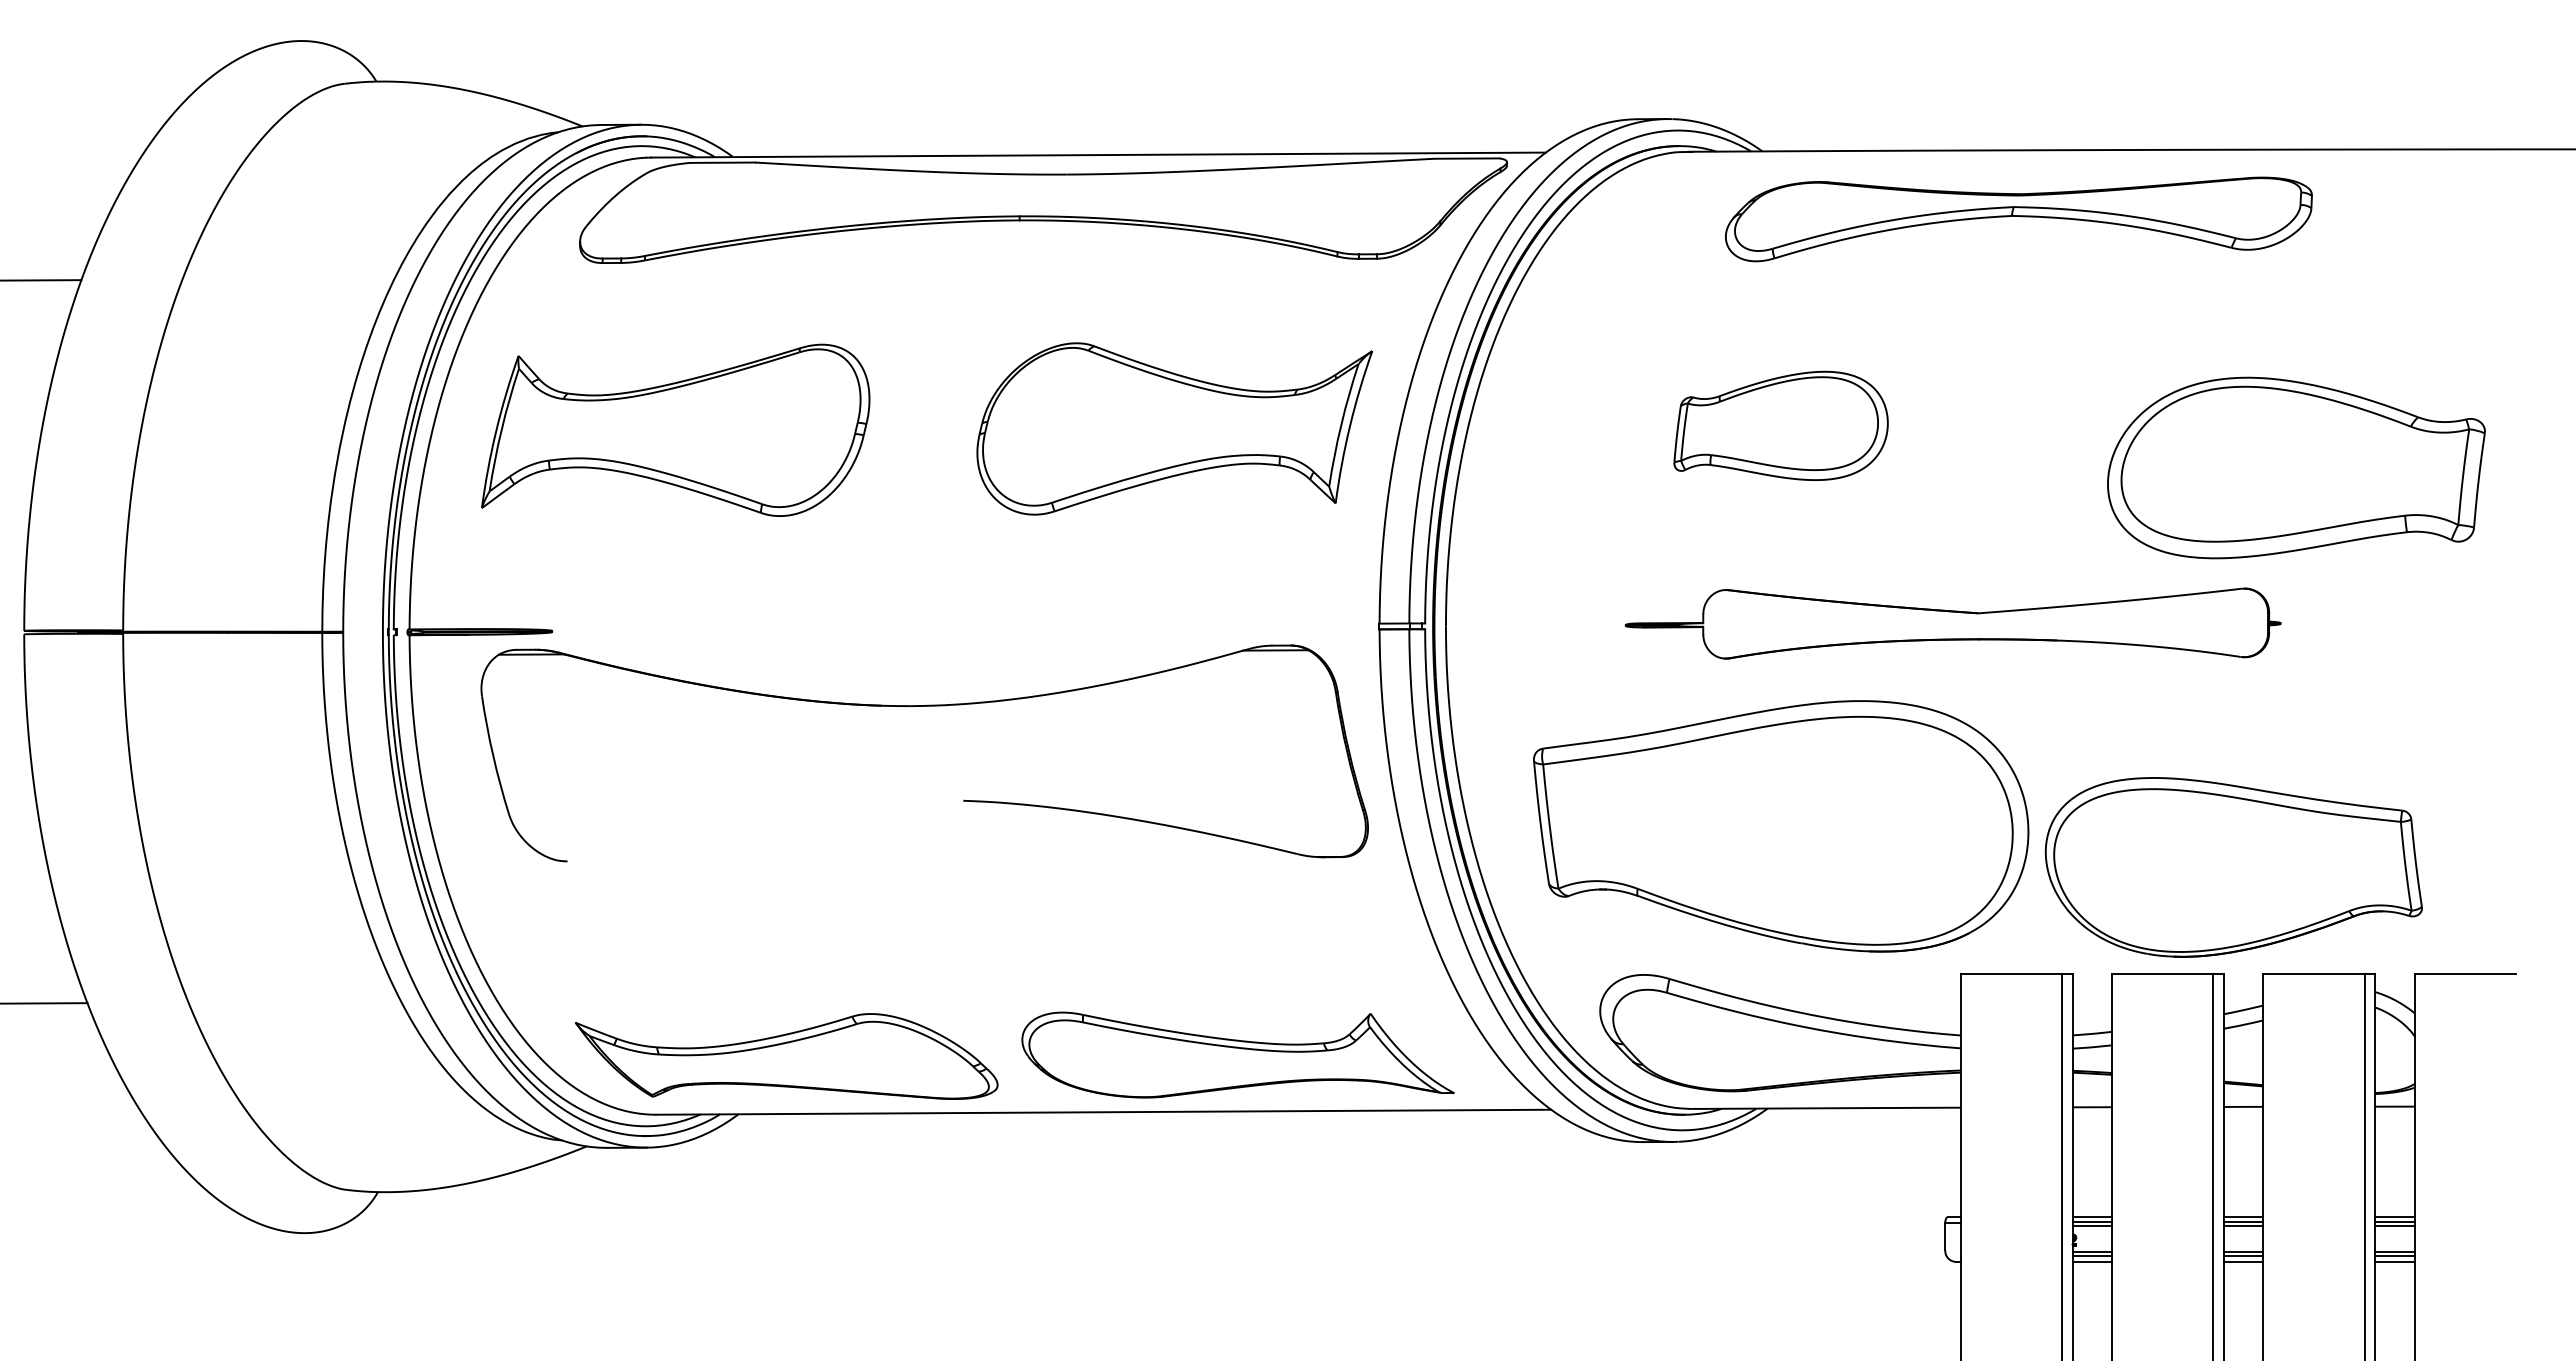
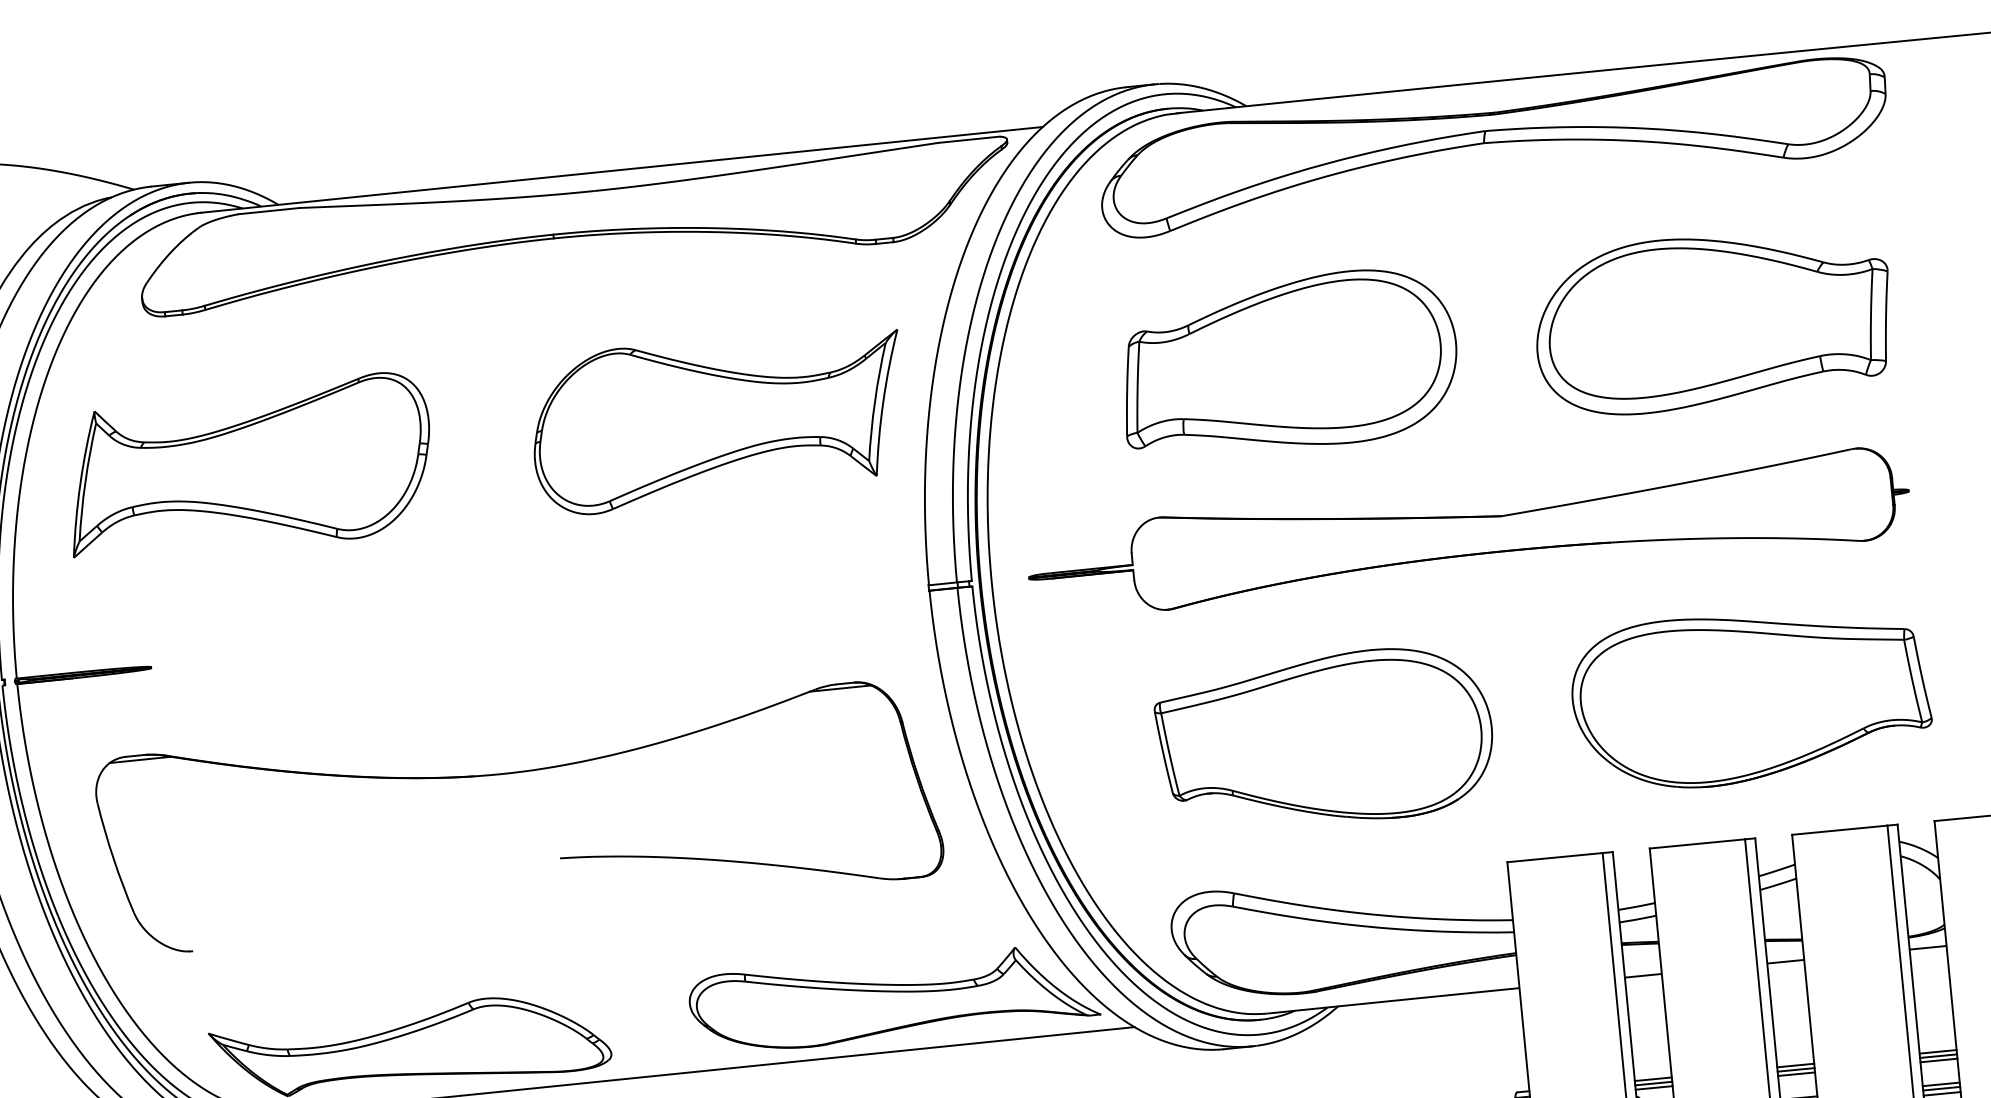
part: (2018, 219) -> (1493, 147), size x1.43
part: (1780, 425) -> (1288, 362), size x1.67
part: (2296, 467) -> (1713, 320), moved
part: (1952, 623) -> (1468, 533), size x1.43
part: (924, 706) -> (514, 773), moved
part: (1780, 825) -> (1324, 738), size x0.71
part: (2233, 867) -> (1750, 697), moved
part: (1237, 1054) -> (893, 997), moved

